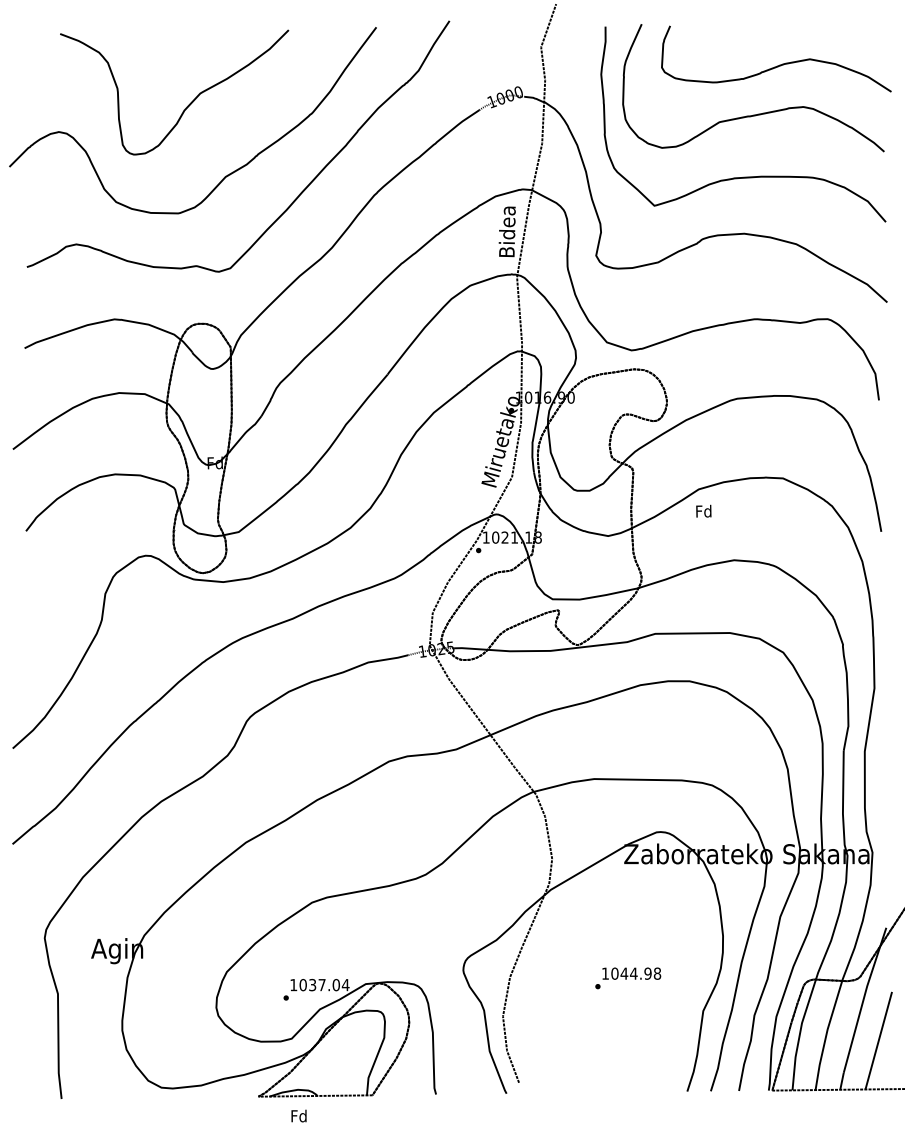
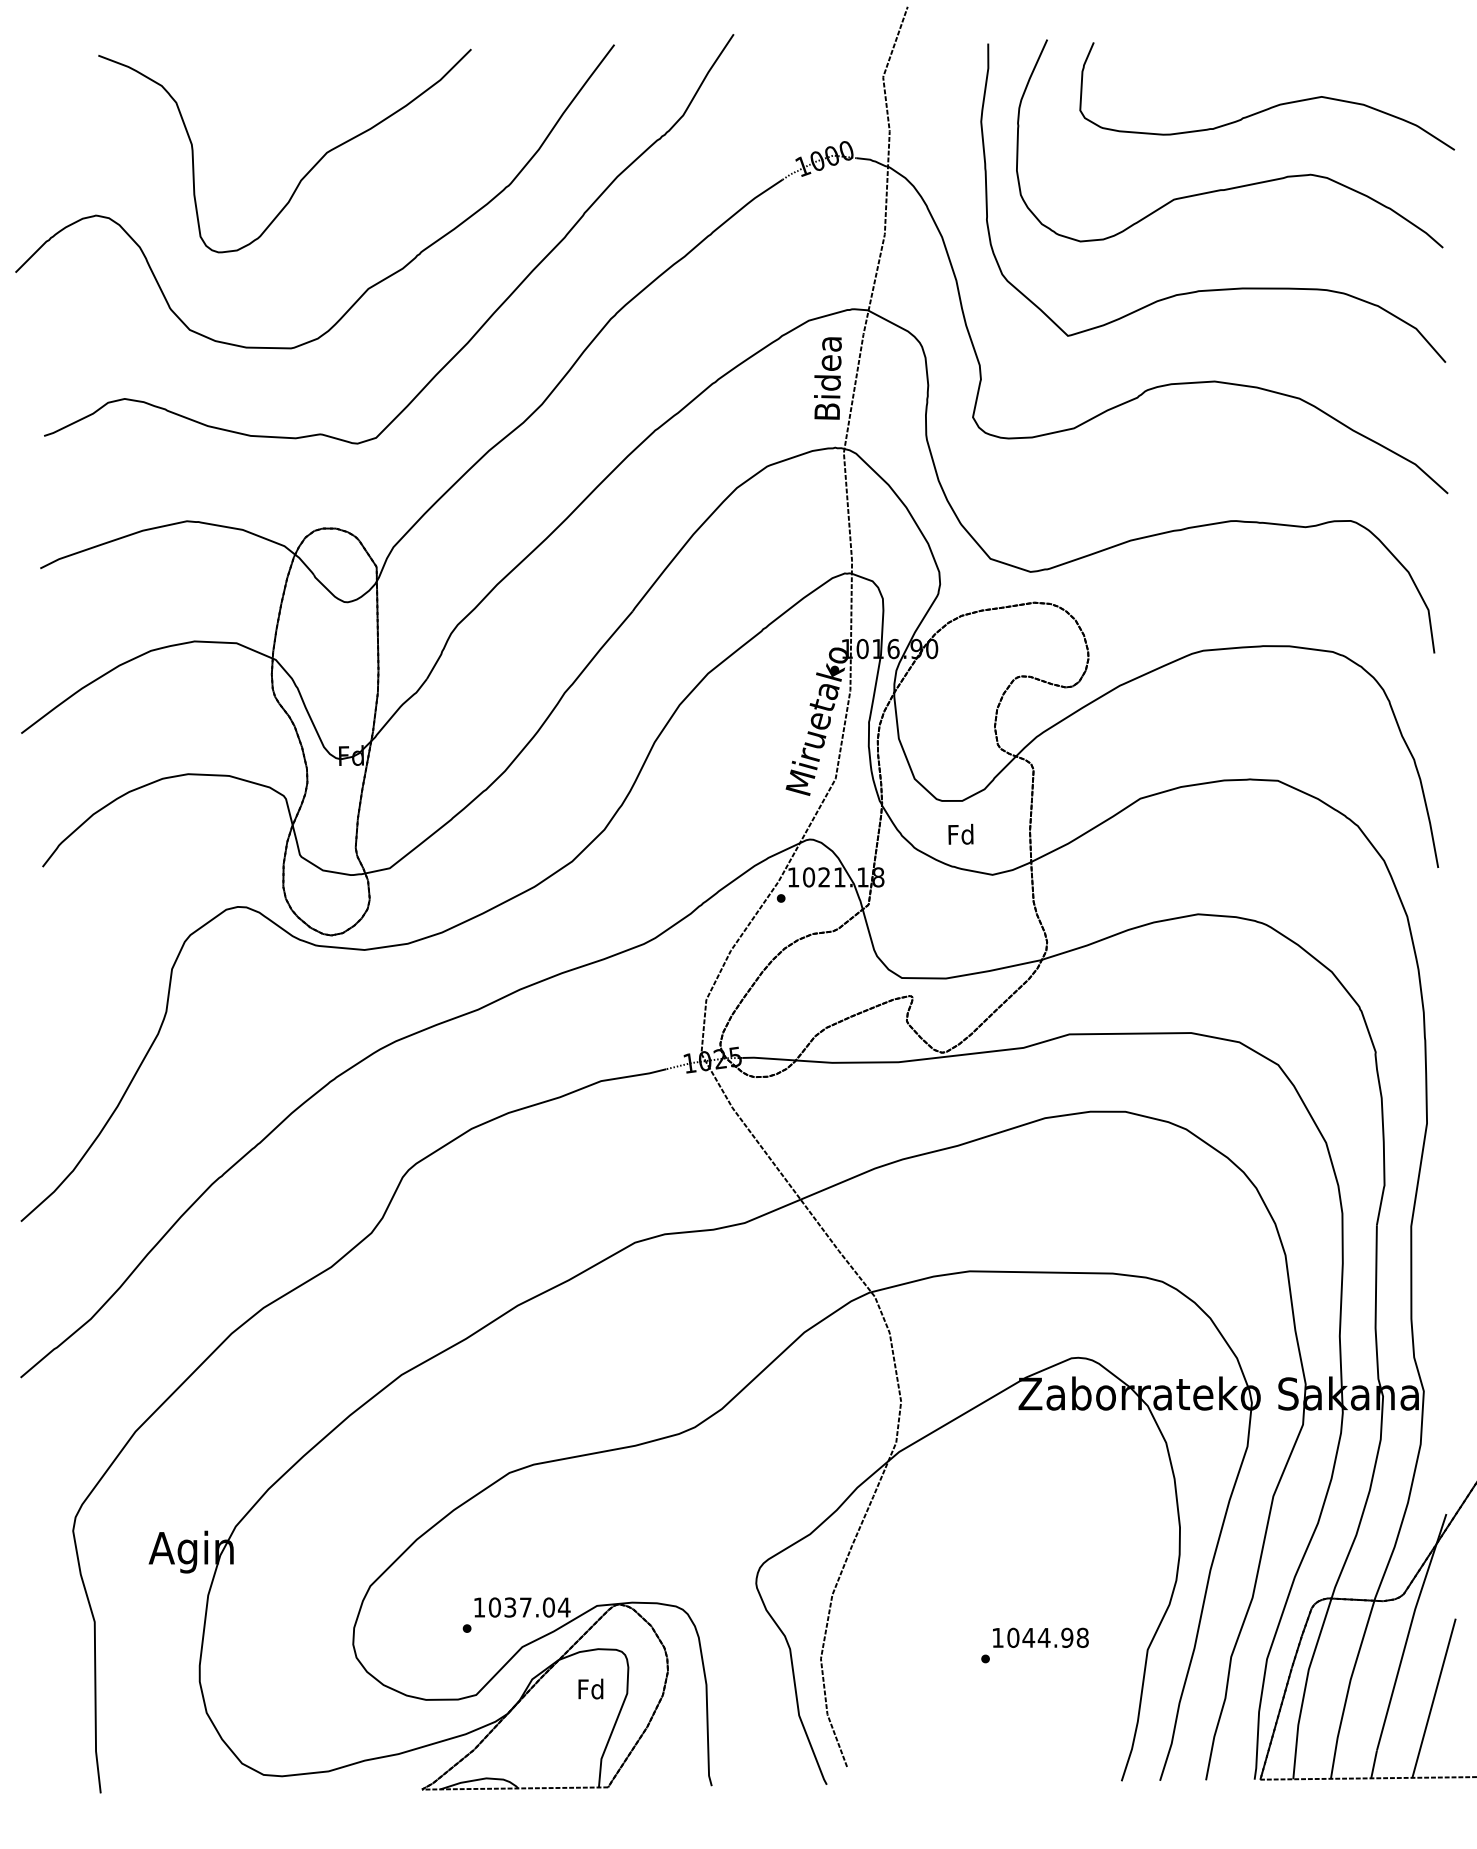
text: (703, 510) -> (960, 833), moved
text: (628, 978) -> (1035, 1645), moved
text: (298, 1115) -> (590, 1688), moved

